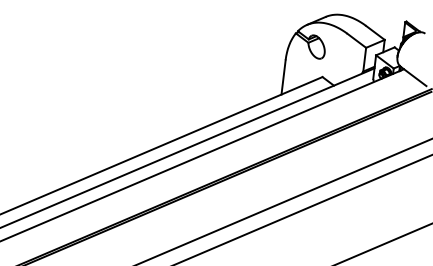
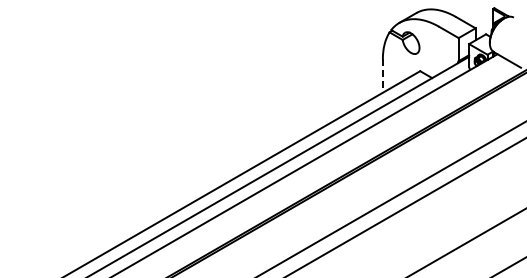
line: (283, 77) -> (382, 76), solid -> dashed

